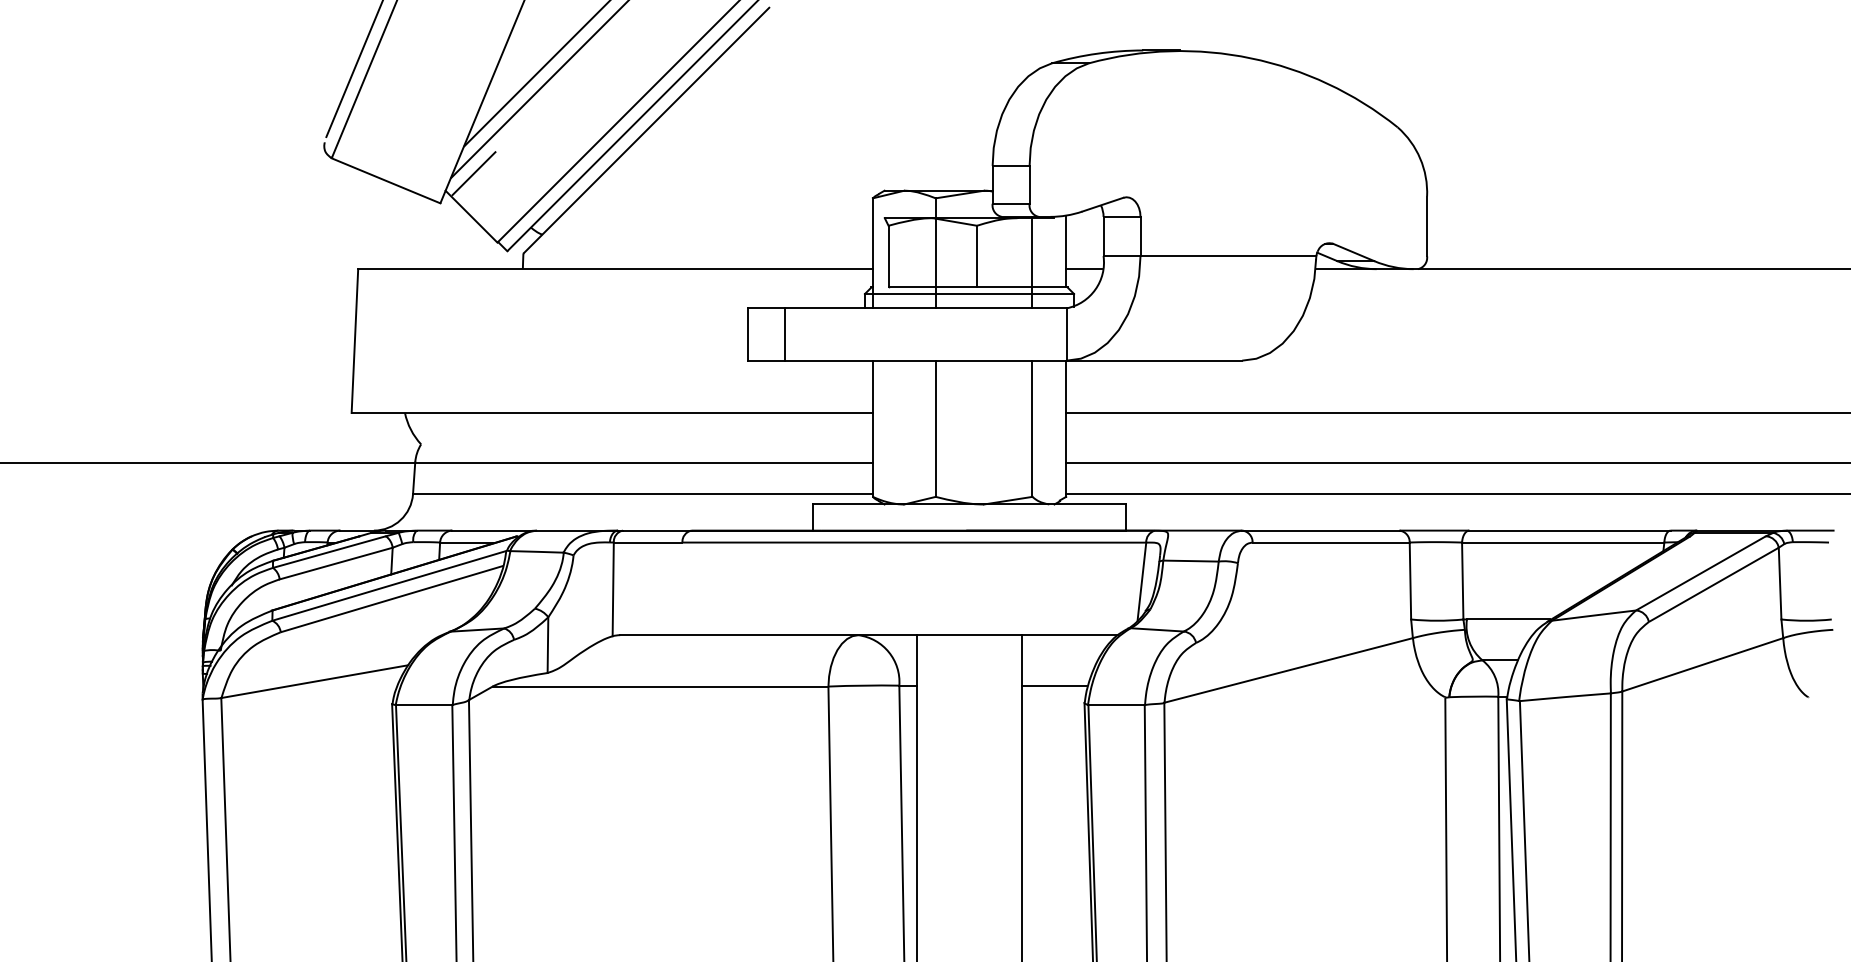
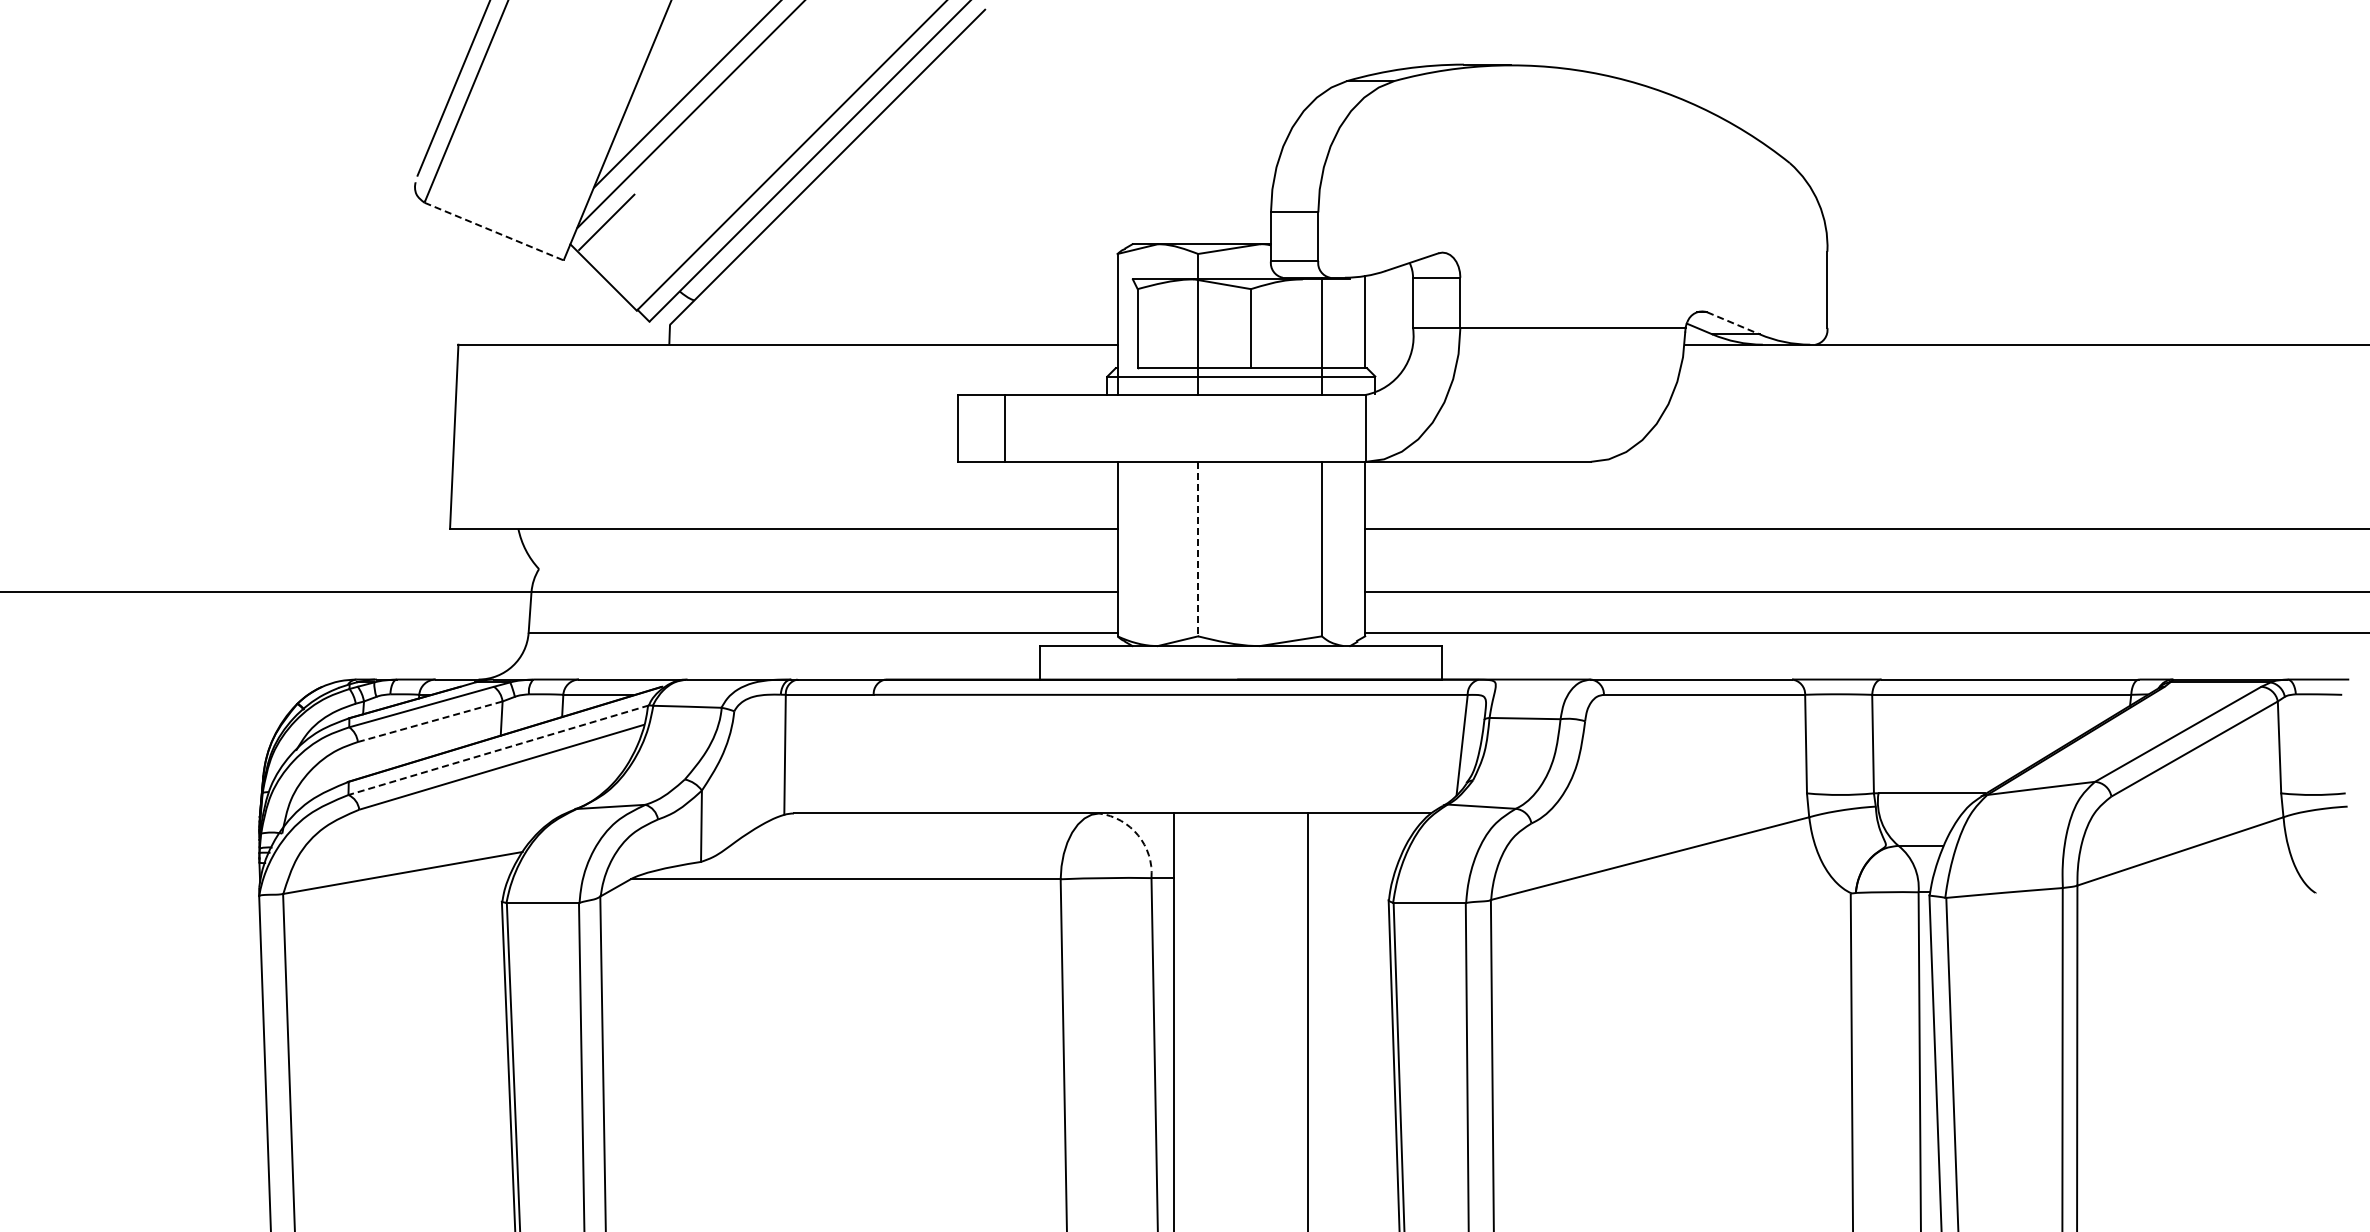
line: (386, 180) -> (494, 231), solid -> dashed
line: (1353, 252) -> (1733, 323), solid -> dashed
line: (1084, 269) -> (1388, 344), removed
line: (936, 429) -> (1198, 549), solid -> dashed
line: (336, 563) -> (430, 721), solid -> dashed
line: (390, 586) -> (499, 750), solid -> dashed
arc: (889, 652) -> (1138, 835), solid -> dashed
line: (1053, 685) -> (1349, 878), removed

